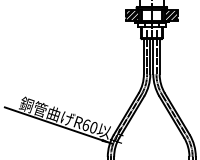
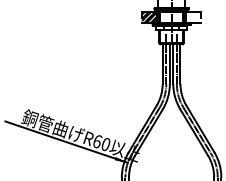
hatch: (171, 15) -> (193, 17), removed

